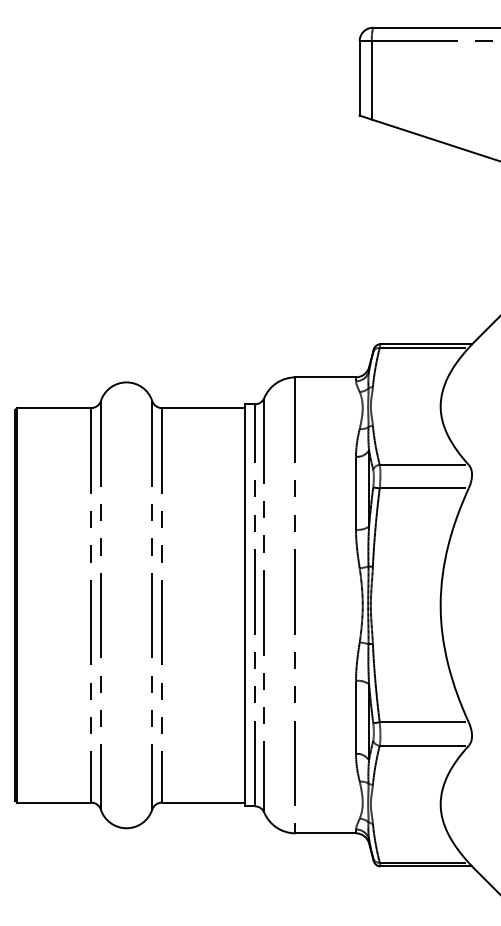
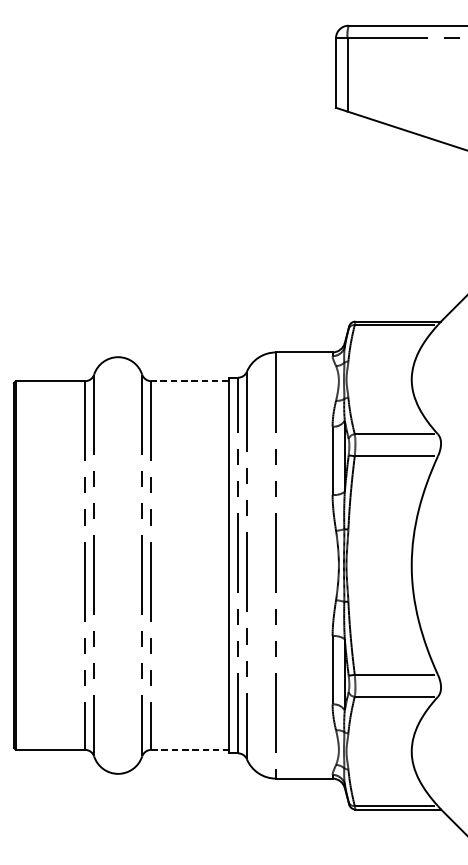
line: (202, 408) -> (189, 381), solid -> dashed
line: (203, 802) -> (190, 749), solid -> dashed

